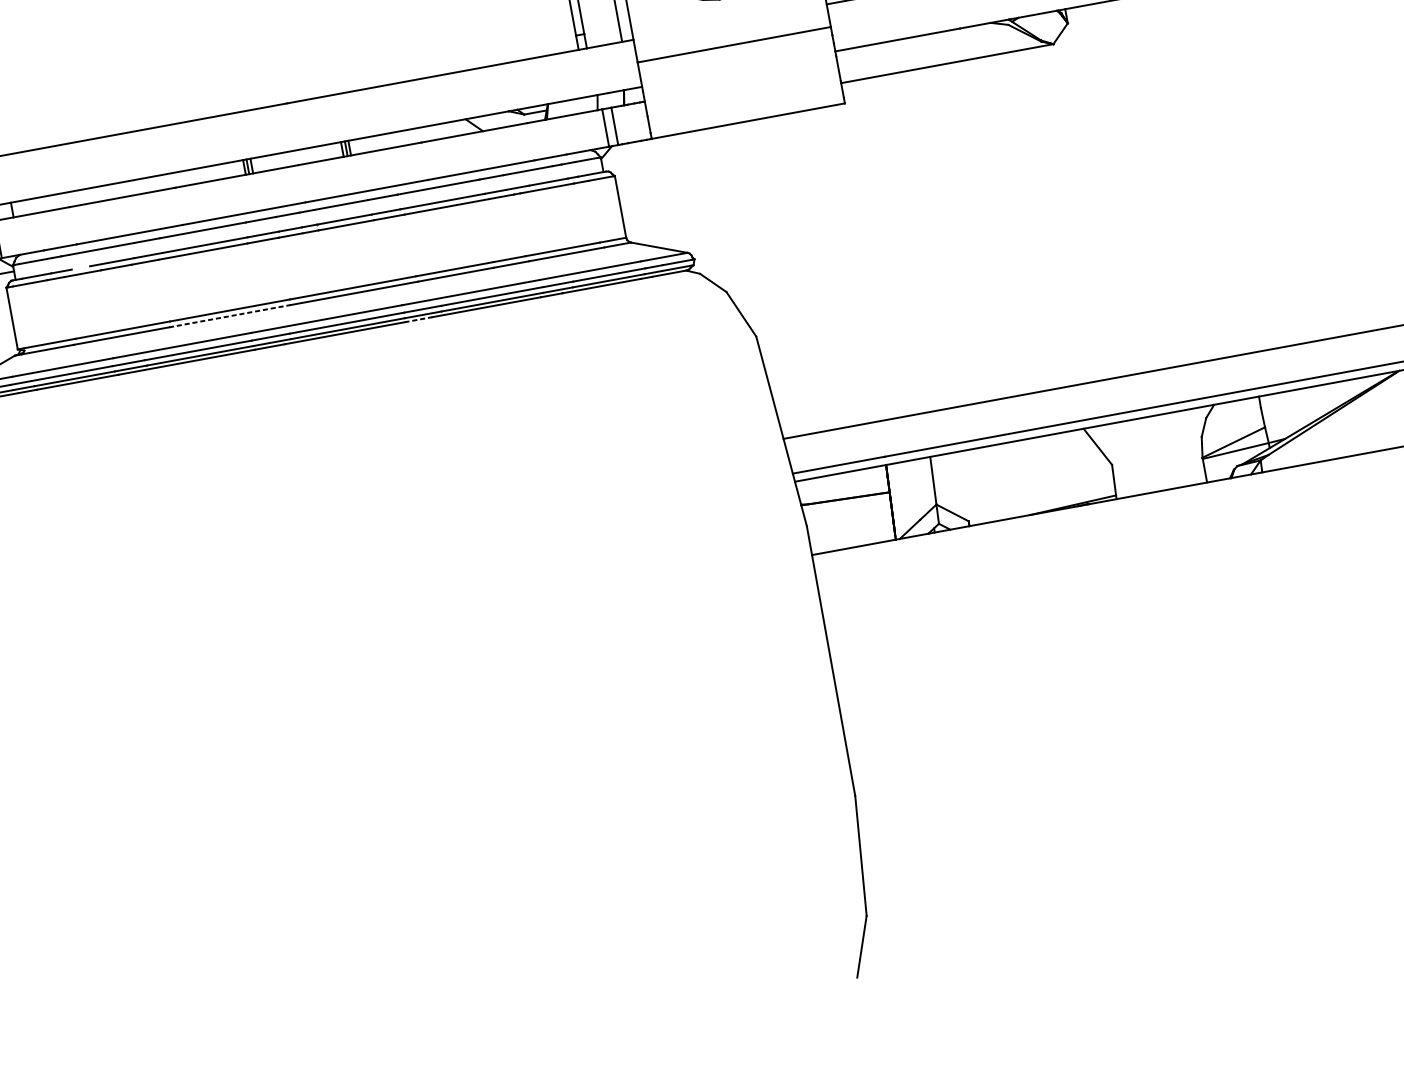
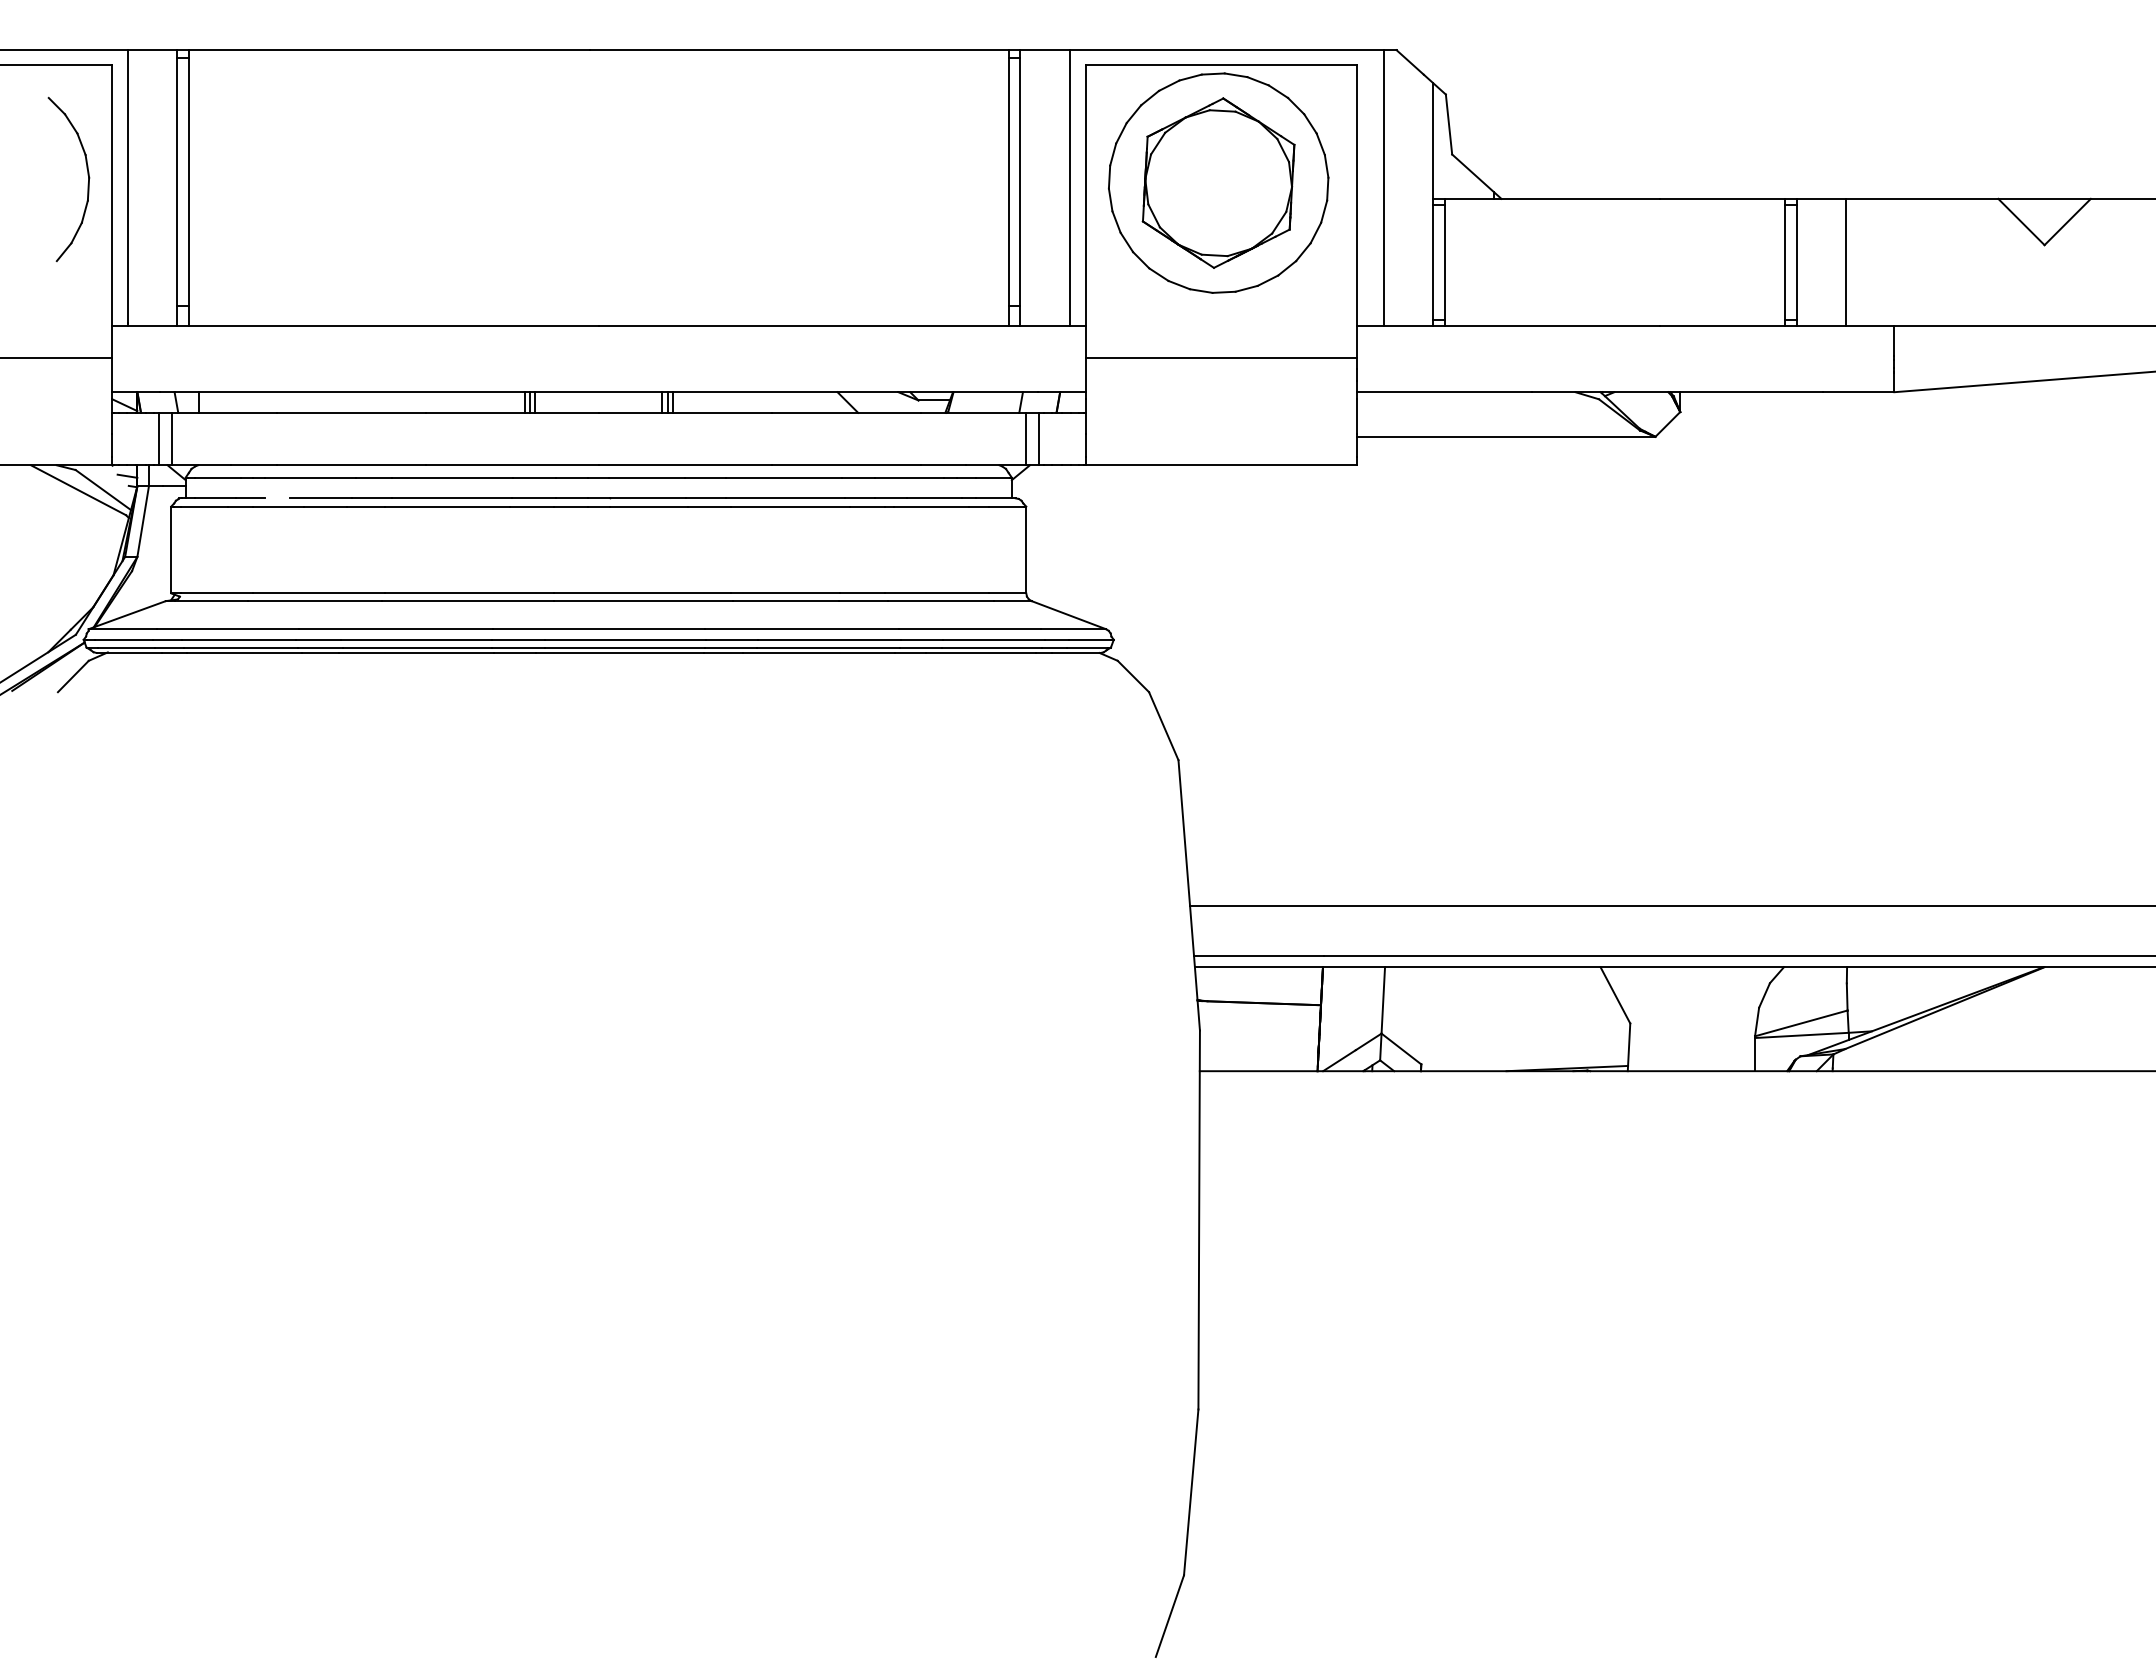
line: (229, 316) -> (467, 601), dashed -> solid
line: (418, 319) -> (723, 652), dashed -> solid

